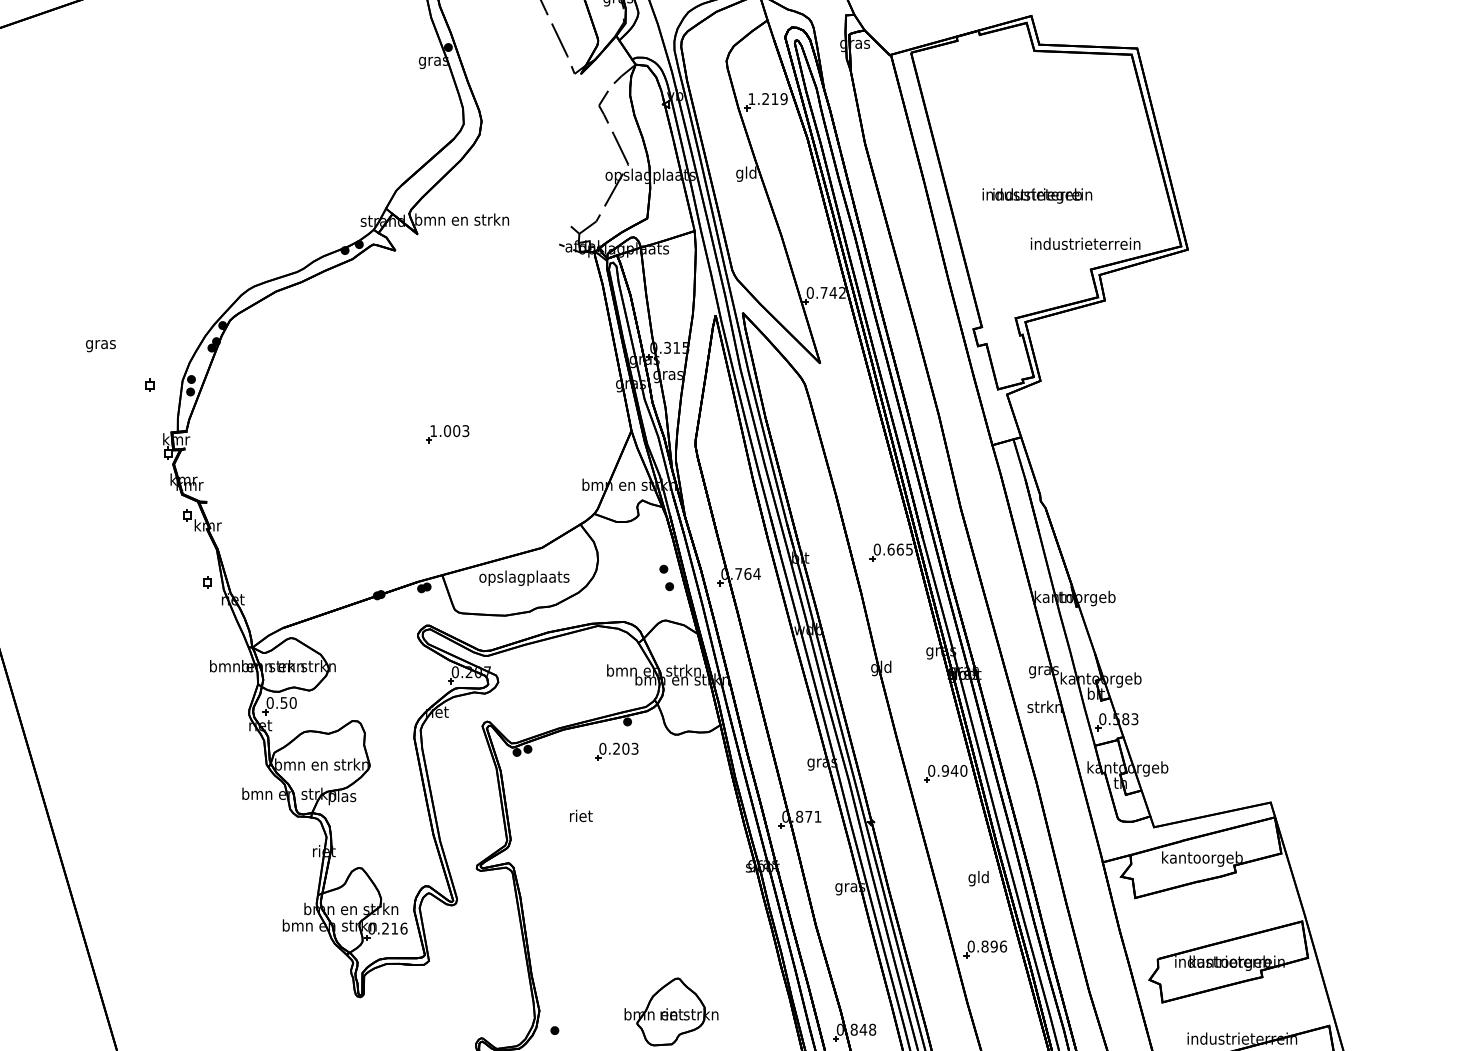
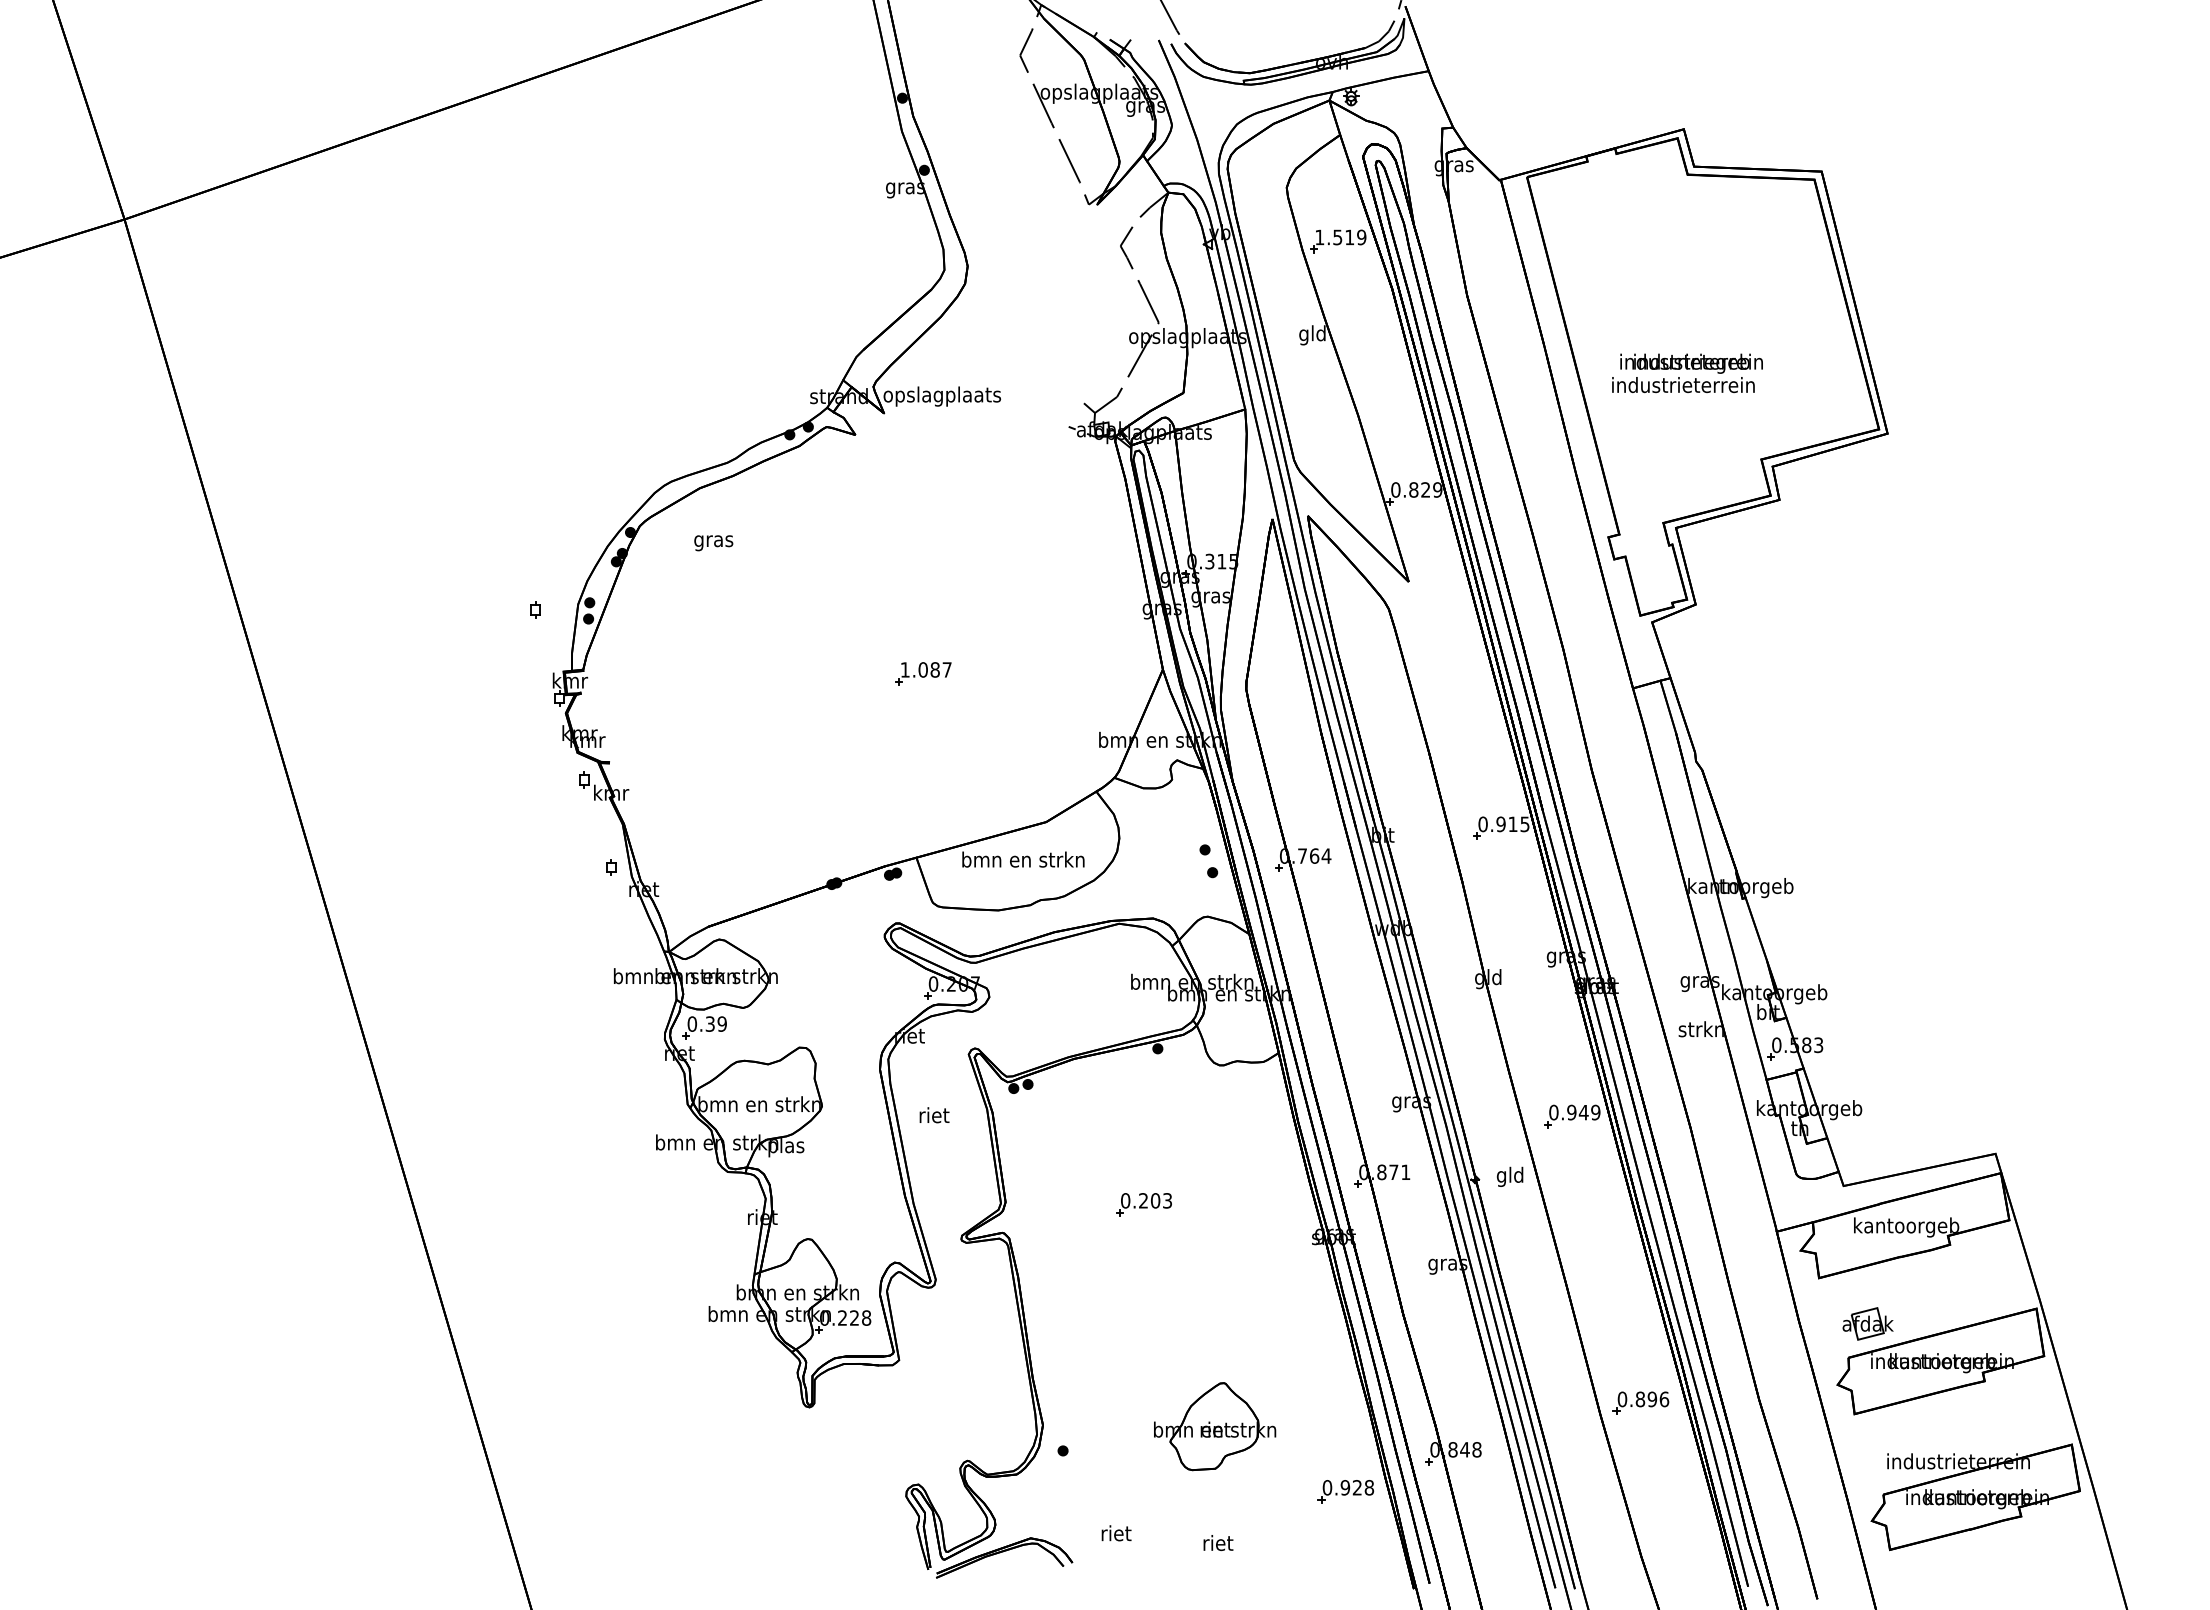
text: (765, 99) -> (1337, 237), 1.219 -> 1.519
text: (462, 221) -> (942, 396), bmn en strkn -> opslagplaats
text: (1085, 244) -> (1683, 385), moved
text: (833, 292) -> (1425, 489), 0.742 -> 0.829
text: (100, 346) -> (713, 543), moved
text: (460, 430) -> (940, 669), 1.003 -> 1.087
text: (895, 549) -> (1506, 824), 0.665 -> 0.915
text: (524, 578) -> (1023, 861), opslagplaats -> bmn en strkn
text: (288, 702) -> (716, 1023), 0.50 -> 0.39
part: (616, 751) -> (1143, 1204), moved
text: (963, 770) -> (1595, 1112), 0.940 -> 0.949
text: (581, 816) -> (934, 1115), moved
text: (978, 878) -> (1510, 1176), moved
text: (399, 928) -> (860, 1317), 0.216 -> 0.228
part: (1172, 932) -> (1867, 1323), added
part: (985, 948) -> (1640, 1402), moved

